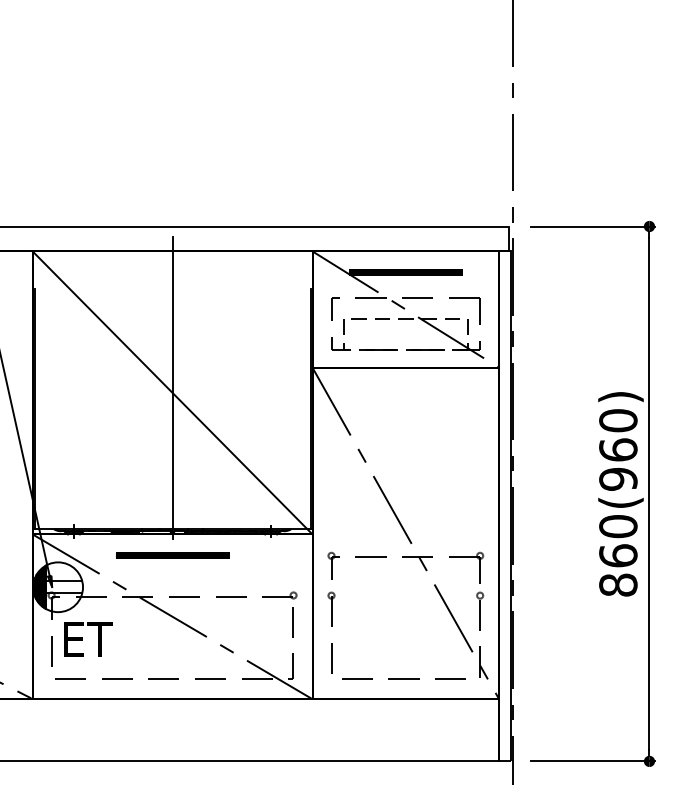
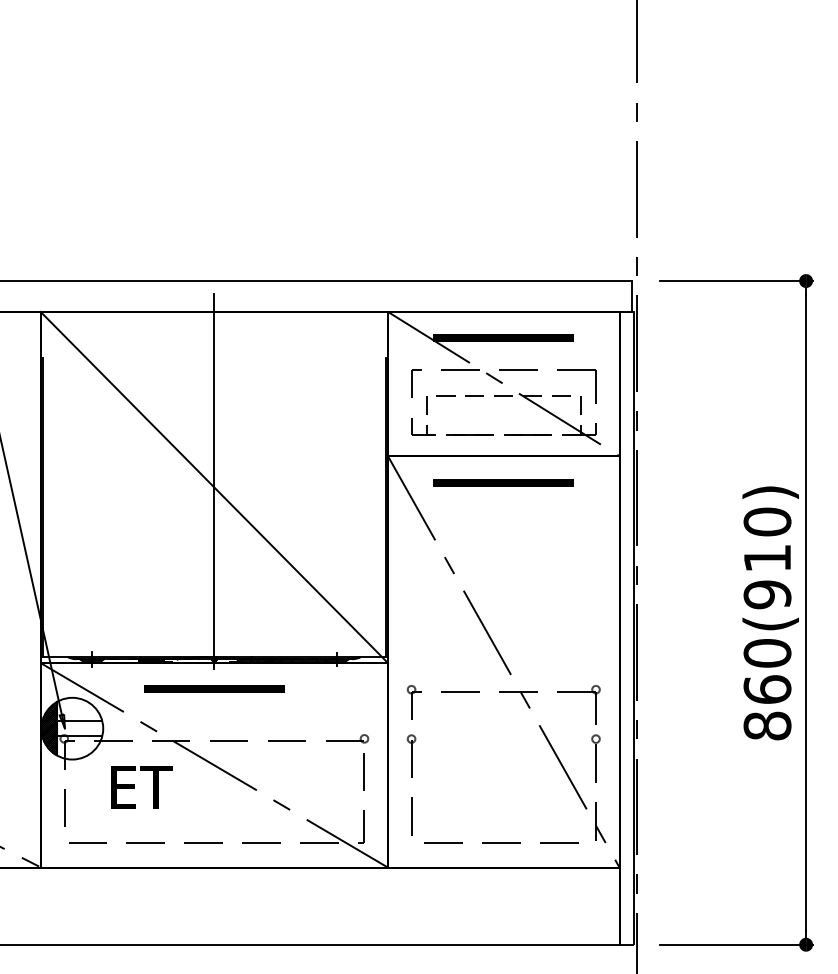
part: (405, 388) -> (503, 482), added
text: (618, 449) -> (767, 557), 860(960) -> 860(910)
text: (88, 639) -> (141, 787), moved

